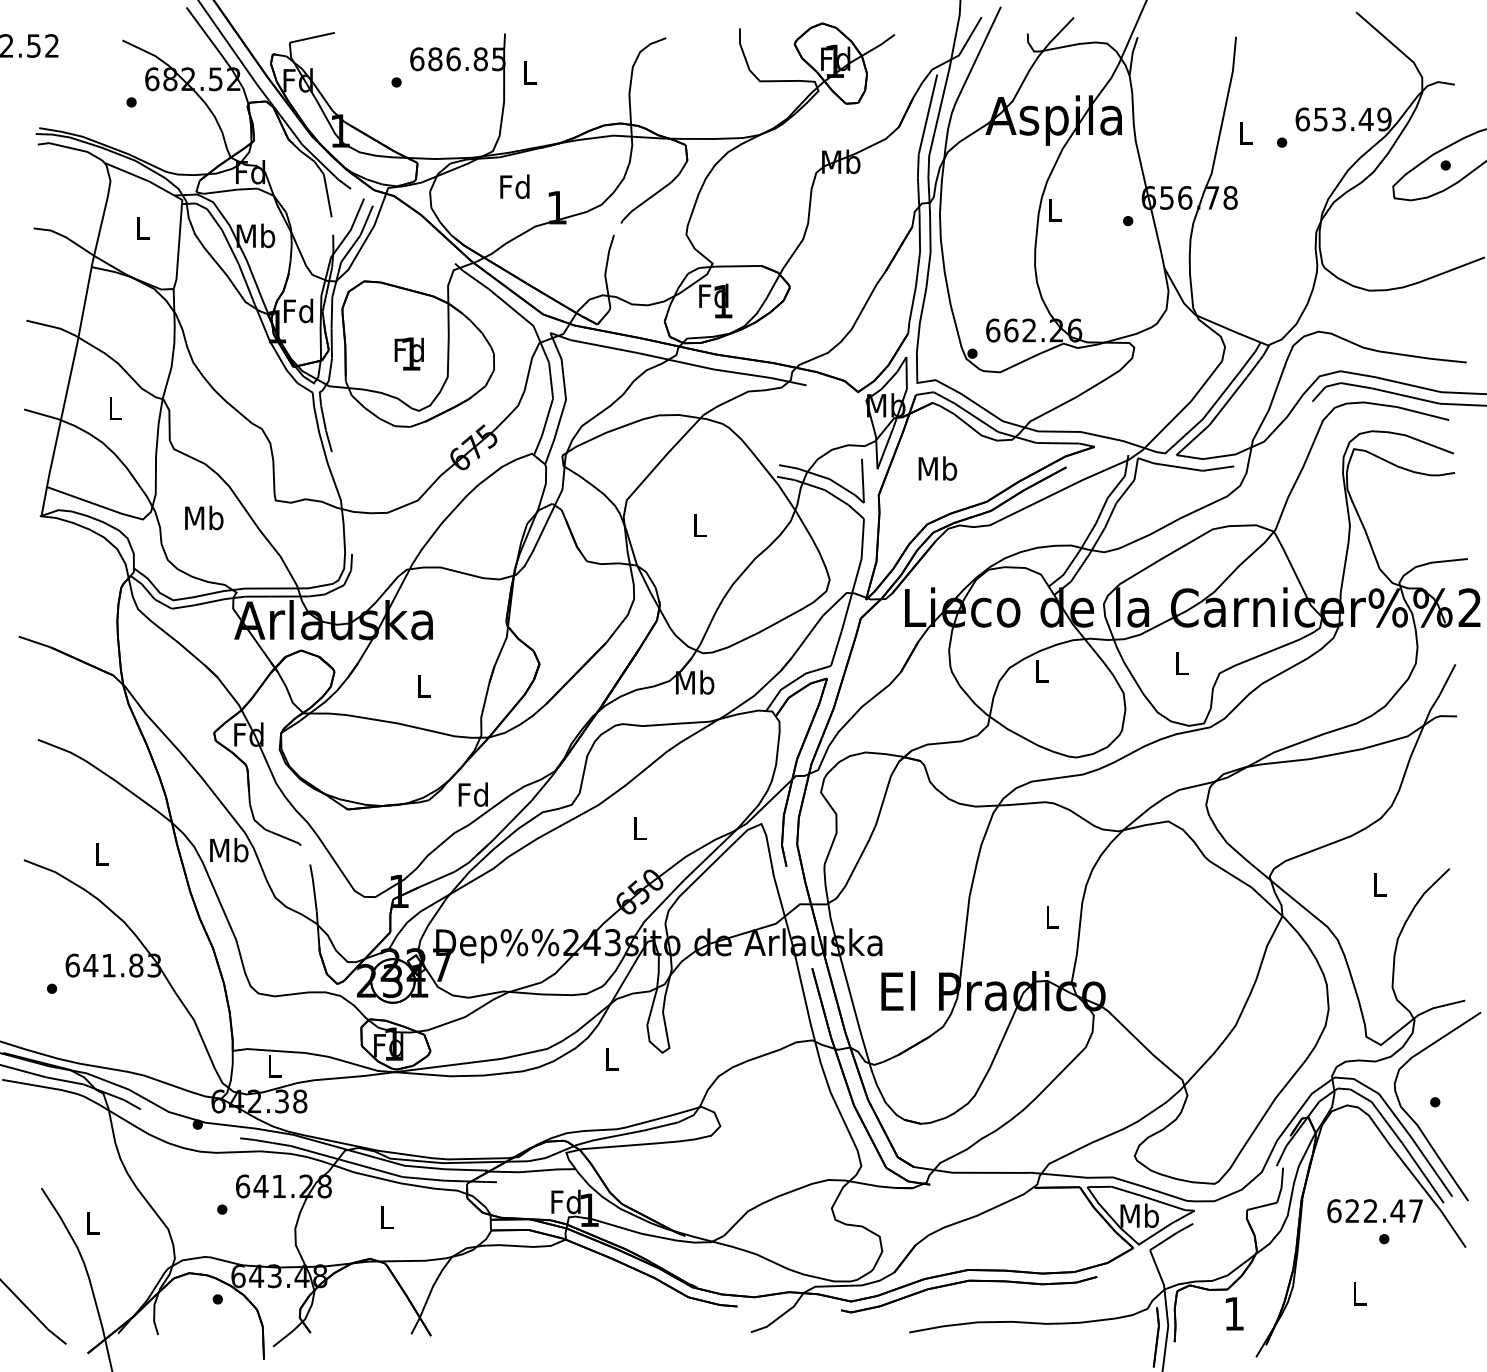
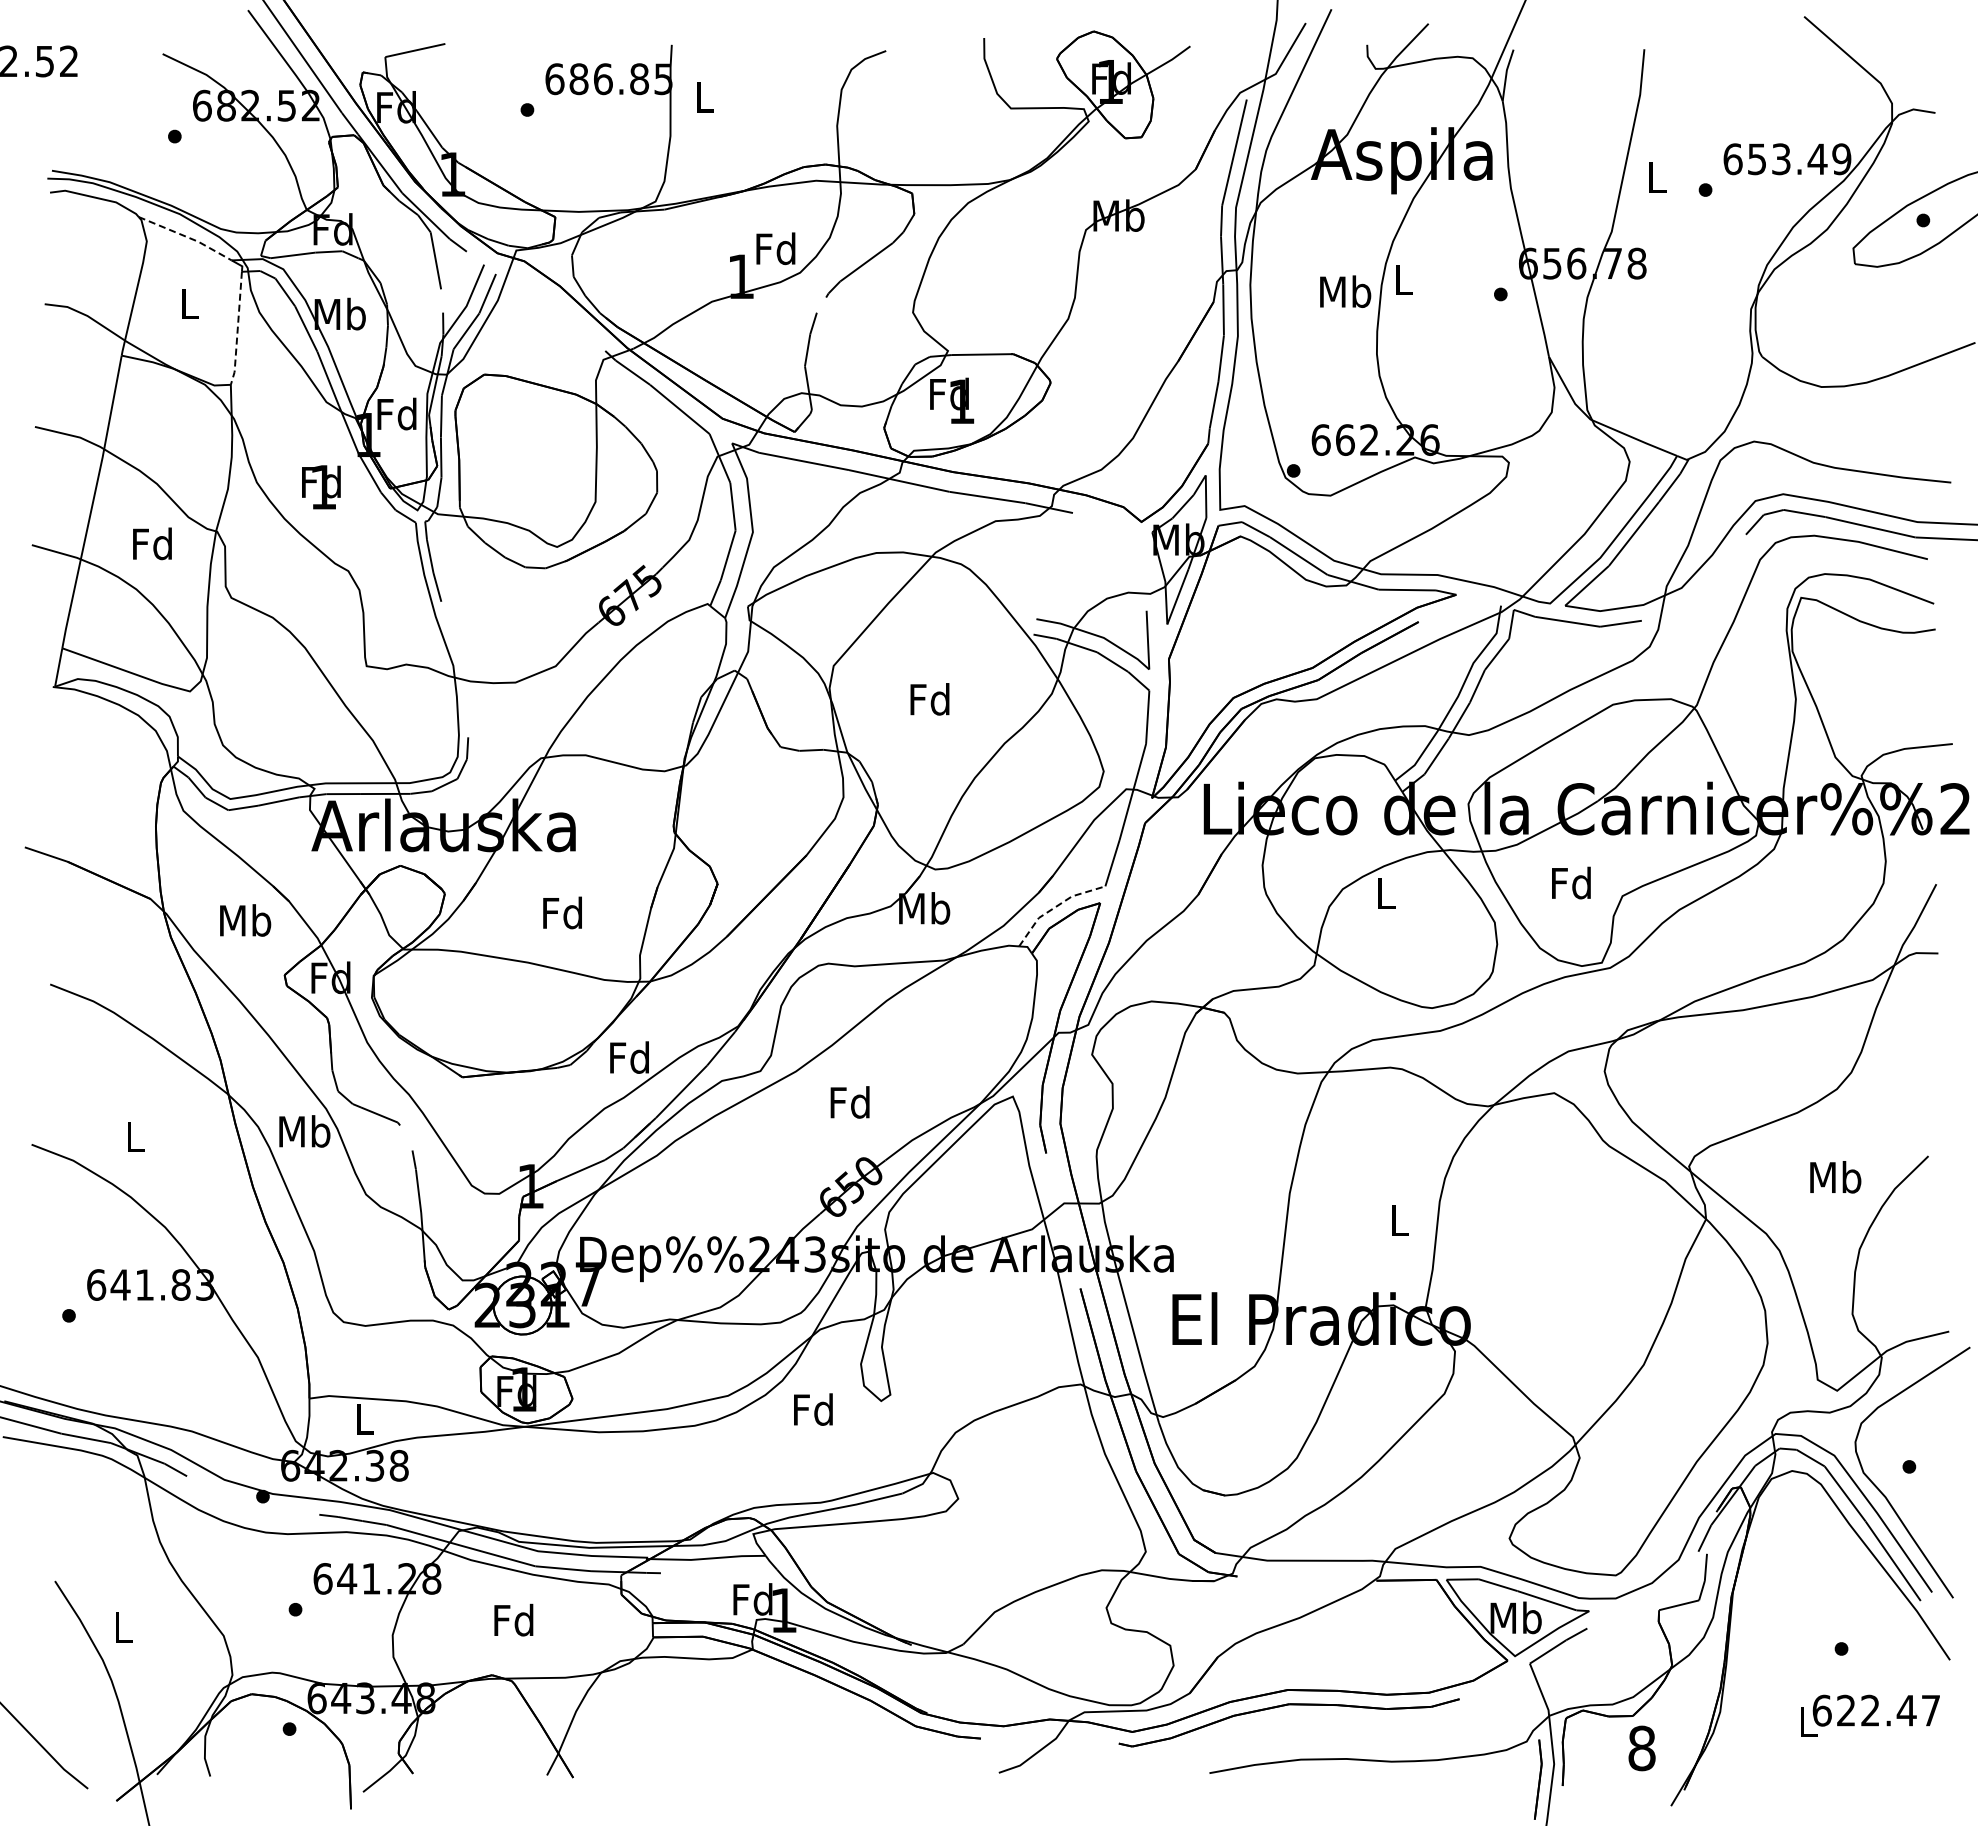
line: (141, 178) -> (187, 237), solid -> dashed
text: (514, 186) -> (775, 248), moved
line: (178, 247) -> (237, 329), solid -> dashed
text: (409, 354) -> (321, 487), moved
text: (114, 408) -> (152, 543), L -> Fd
text: (937, 468) -> (1345, 291), moved
text: (204, 518) -> (245, 920), moved
text: (698, 525) -> (929, 699), L -> Fd
text: (1181, 663) -> (1571, 882), L -> Fd
line: (793, 681) -> (1055, 907), solid -> dashed
text: (422, 685) -> (562, 912), L -> Fd
text: (638, 828) -> (849, 1102), L -> Fd
text: (1379, 884) -> (1835, 1177), L -> Mb
text: (611, 1059) -> (813, 1409), L -> Fd
text: (1374, 1210) -> (1875, 1710), moved
text: (386, 1217) -> (513, 1619), L -> Fd
text: (1233, 1313) -> (1641, 1748), 1 -> 8

